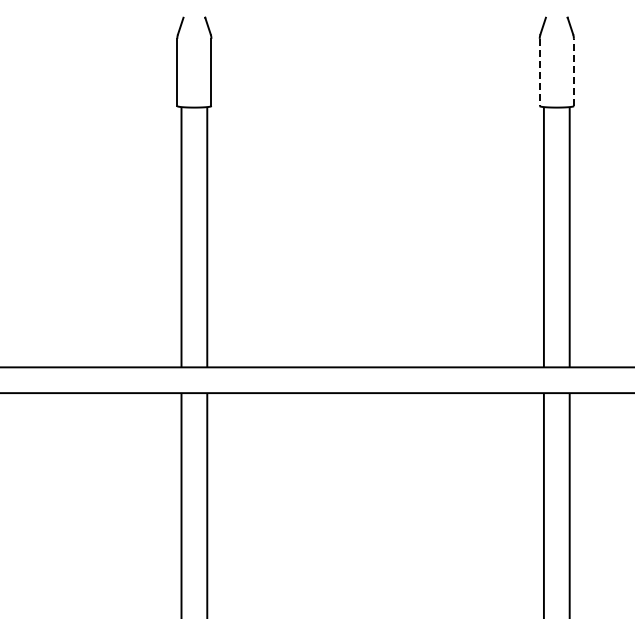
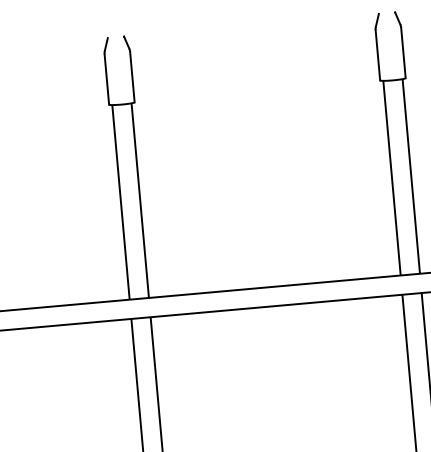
line: (539, 72) -> (377, 55), dashed -> solid
line: (573, 72) -> (403, 53), dashed -> solid

